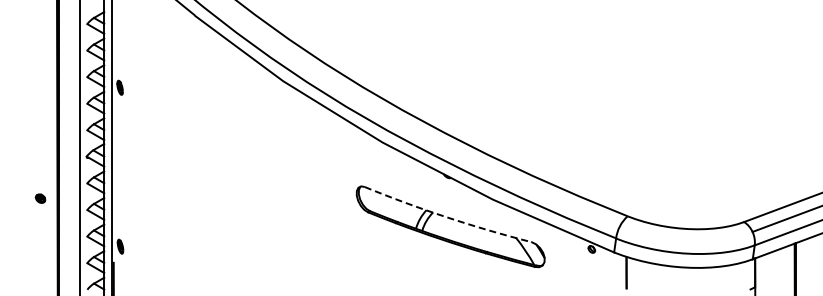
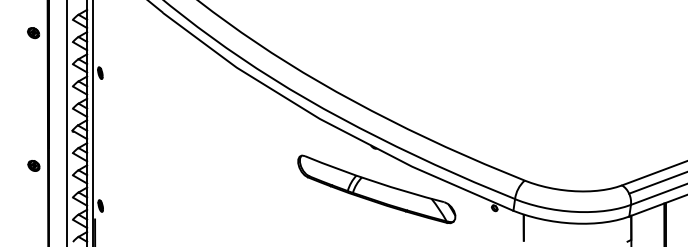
part: (39, 39) -> (33, 32), added
part: (40, 198) -> (33, 165), size x1.43
arc: (446, 217) -> (373, 181), dashed -> solid

